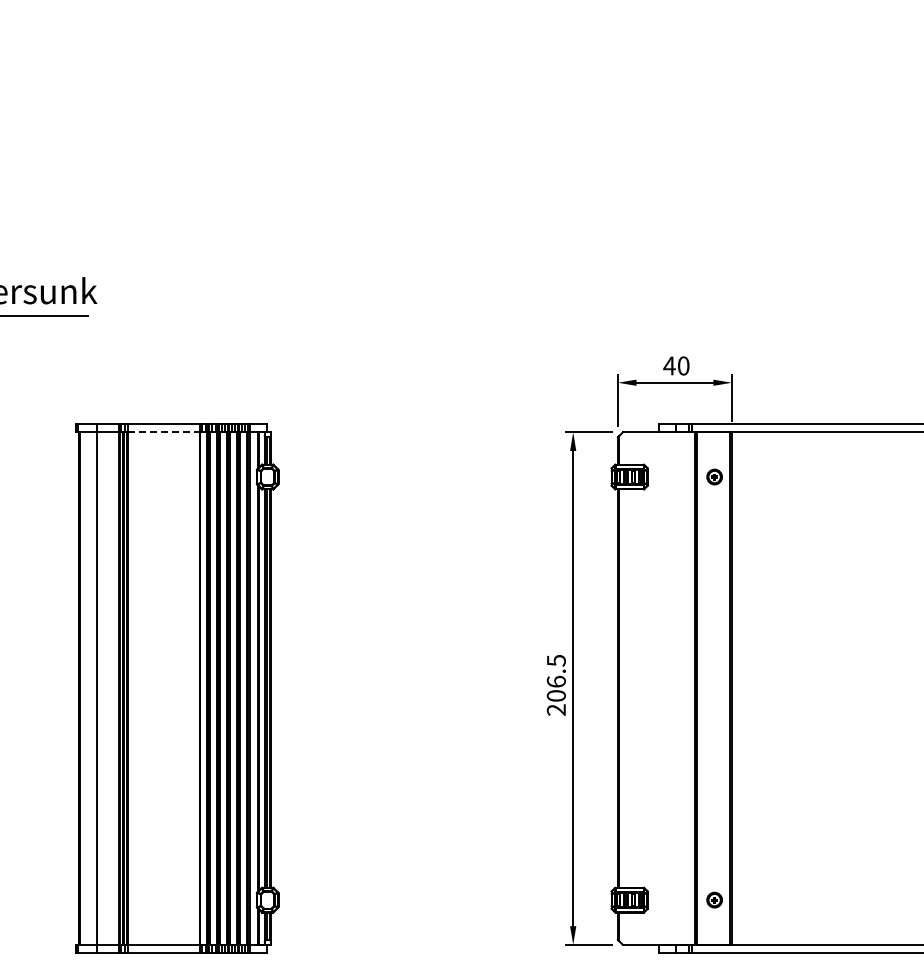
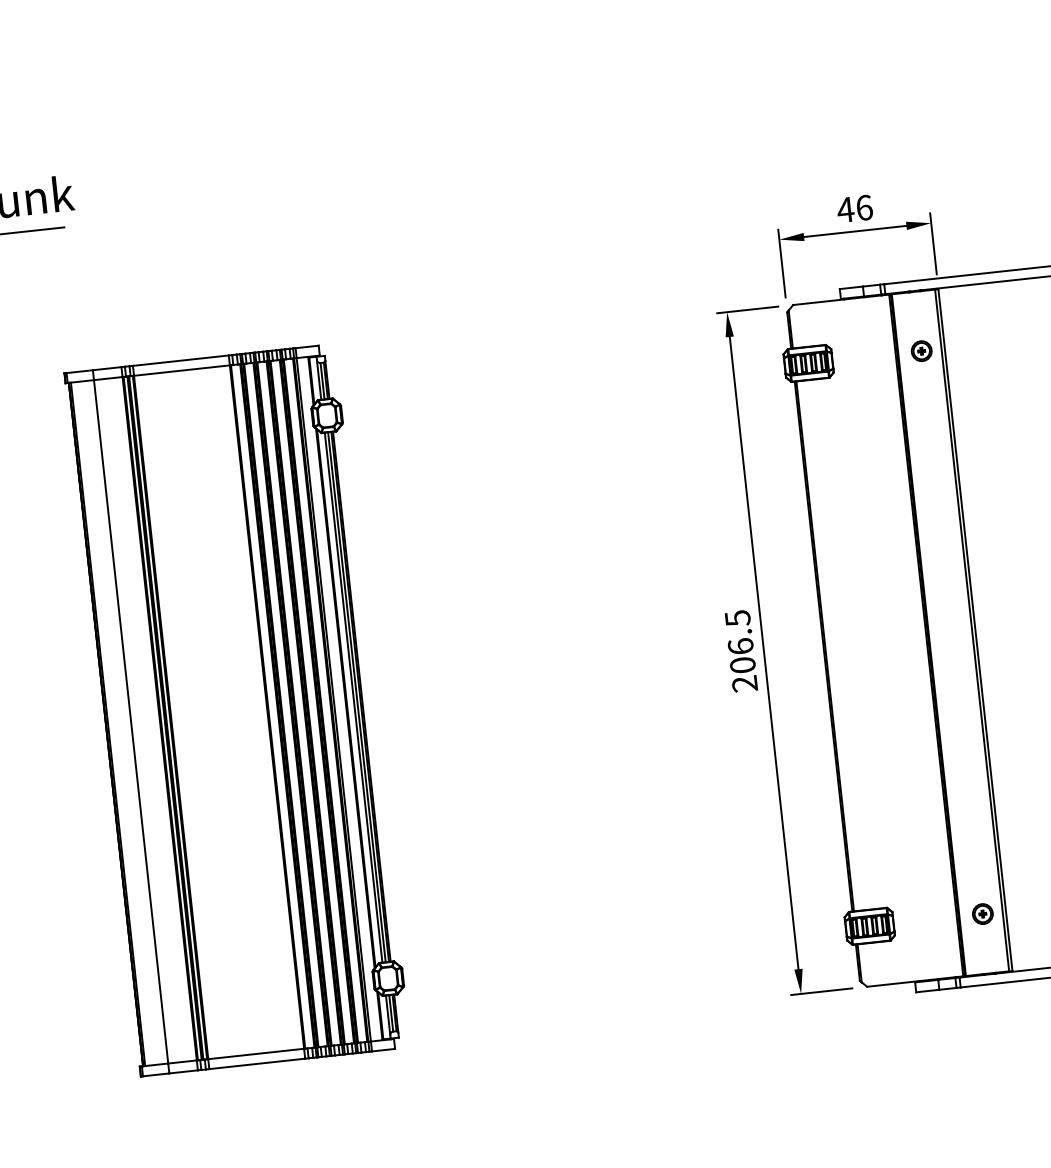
text: (683, 365) -> (864, 207), 40 -> 46
line: (164, 431) -> (183, 370), dashed -> solid

